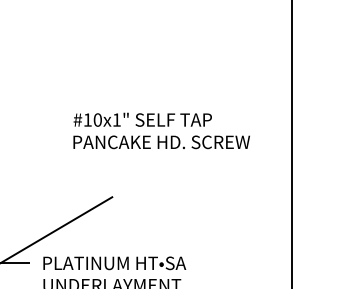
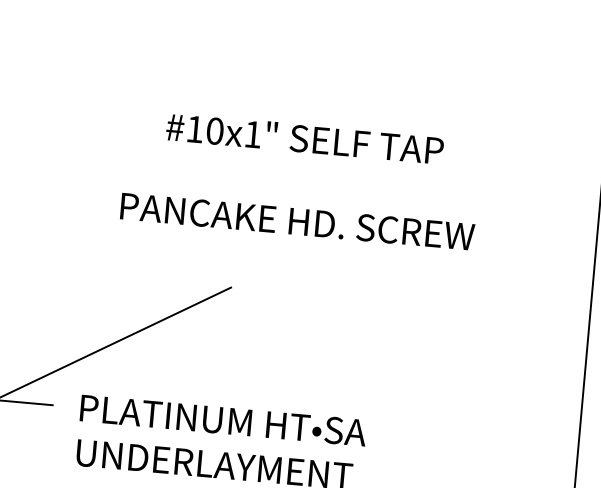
text: (161, 142) -> (297, 222), moved

